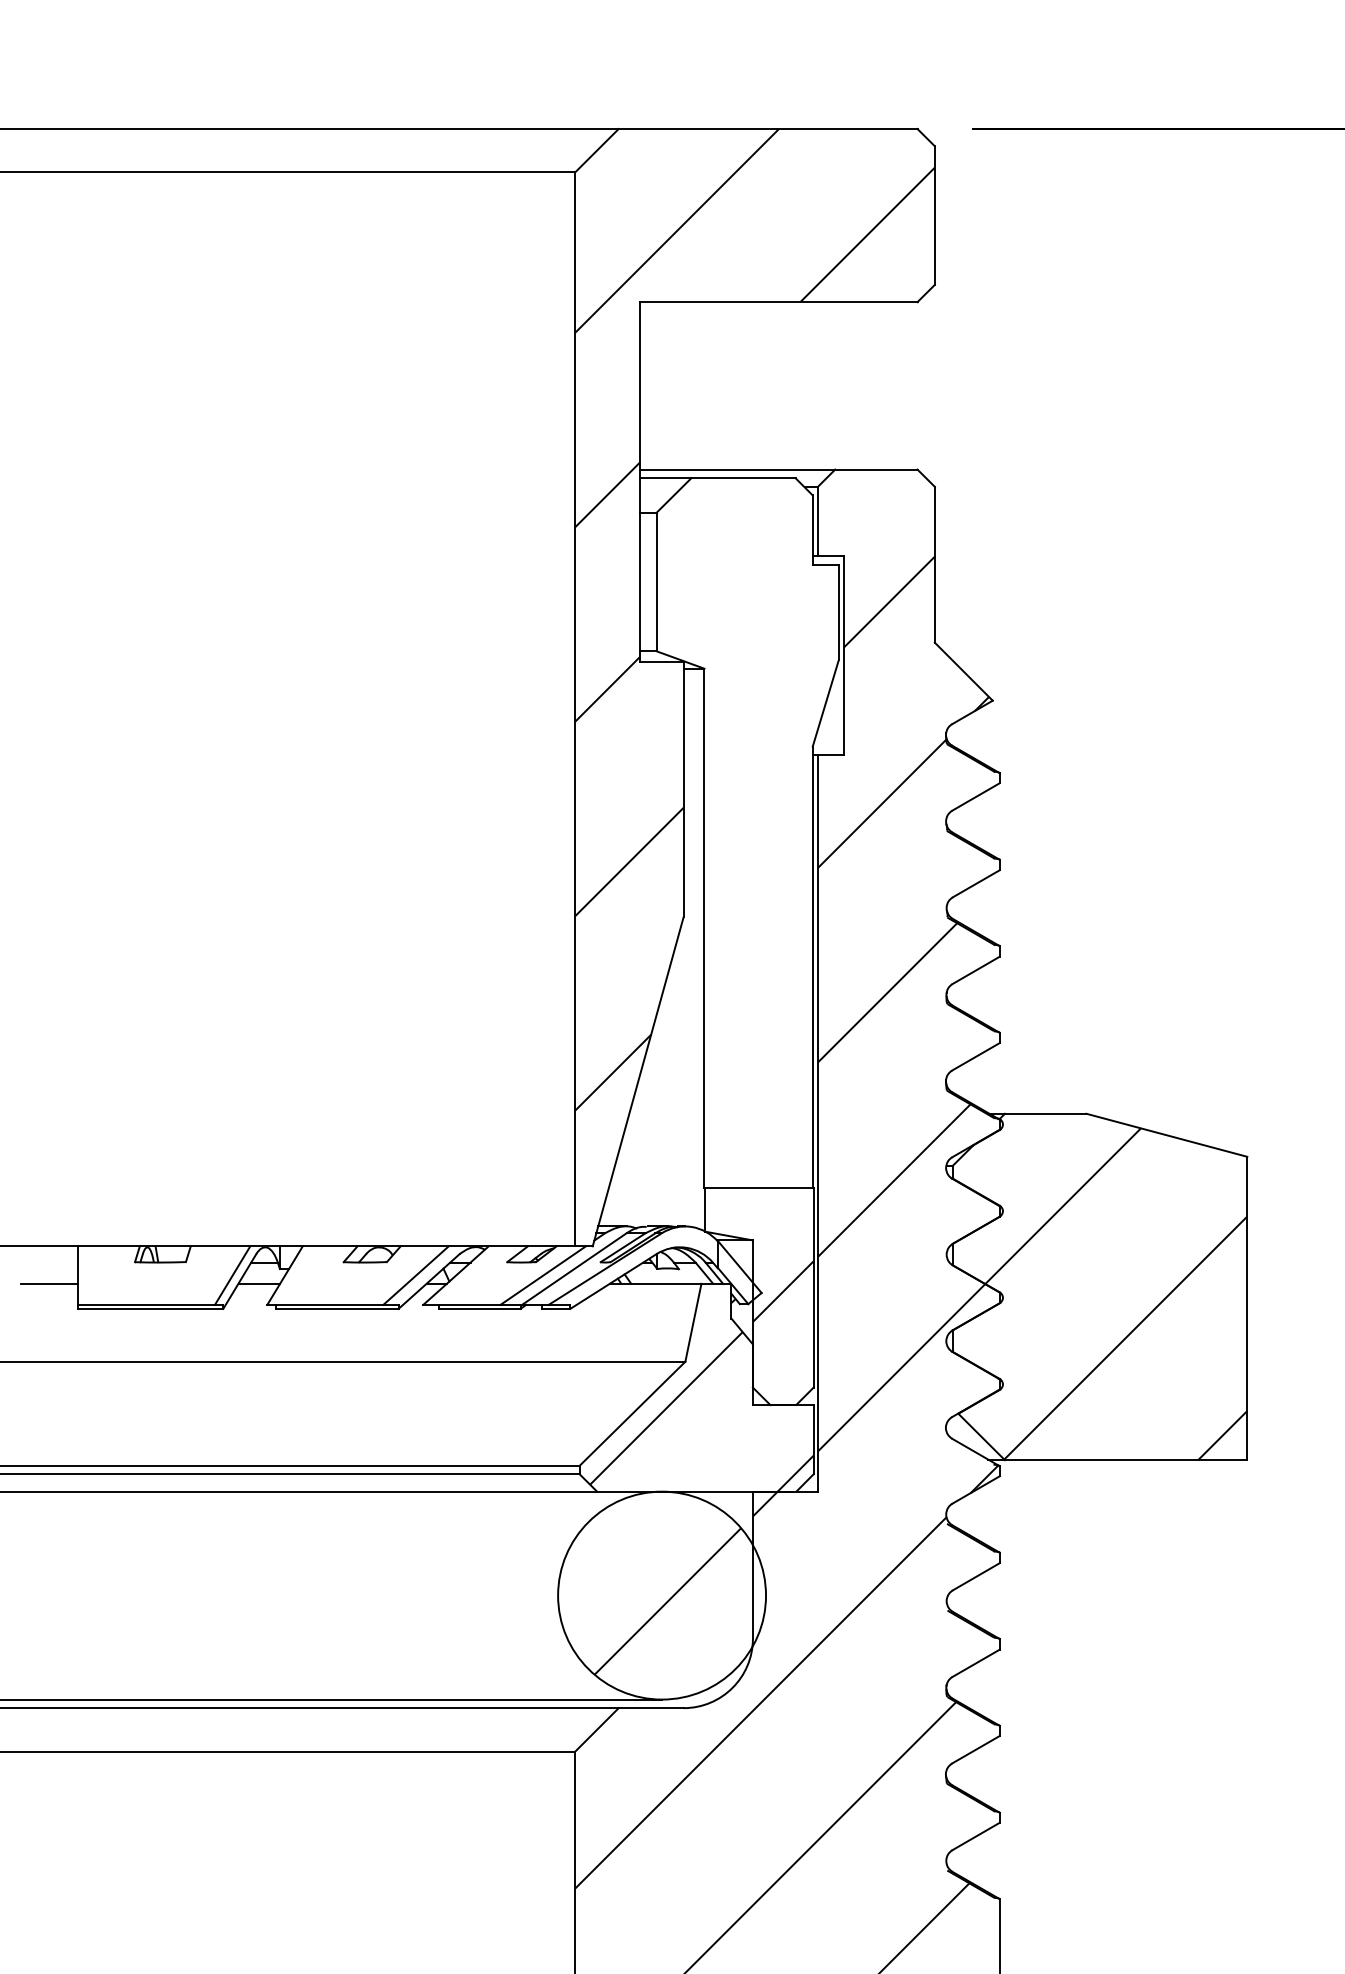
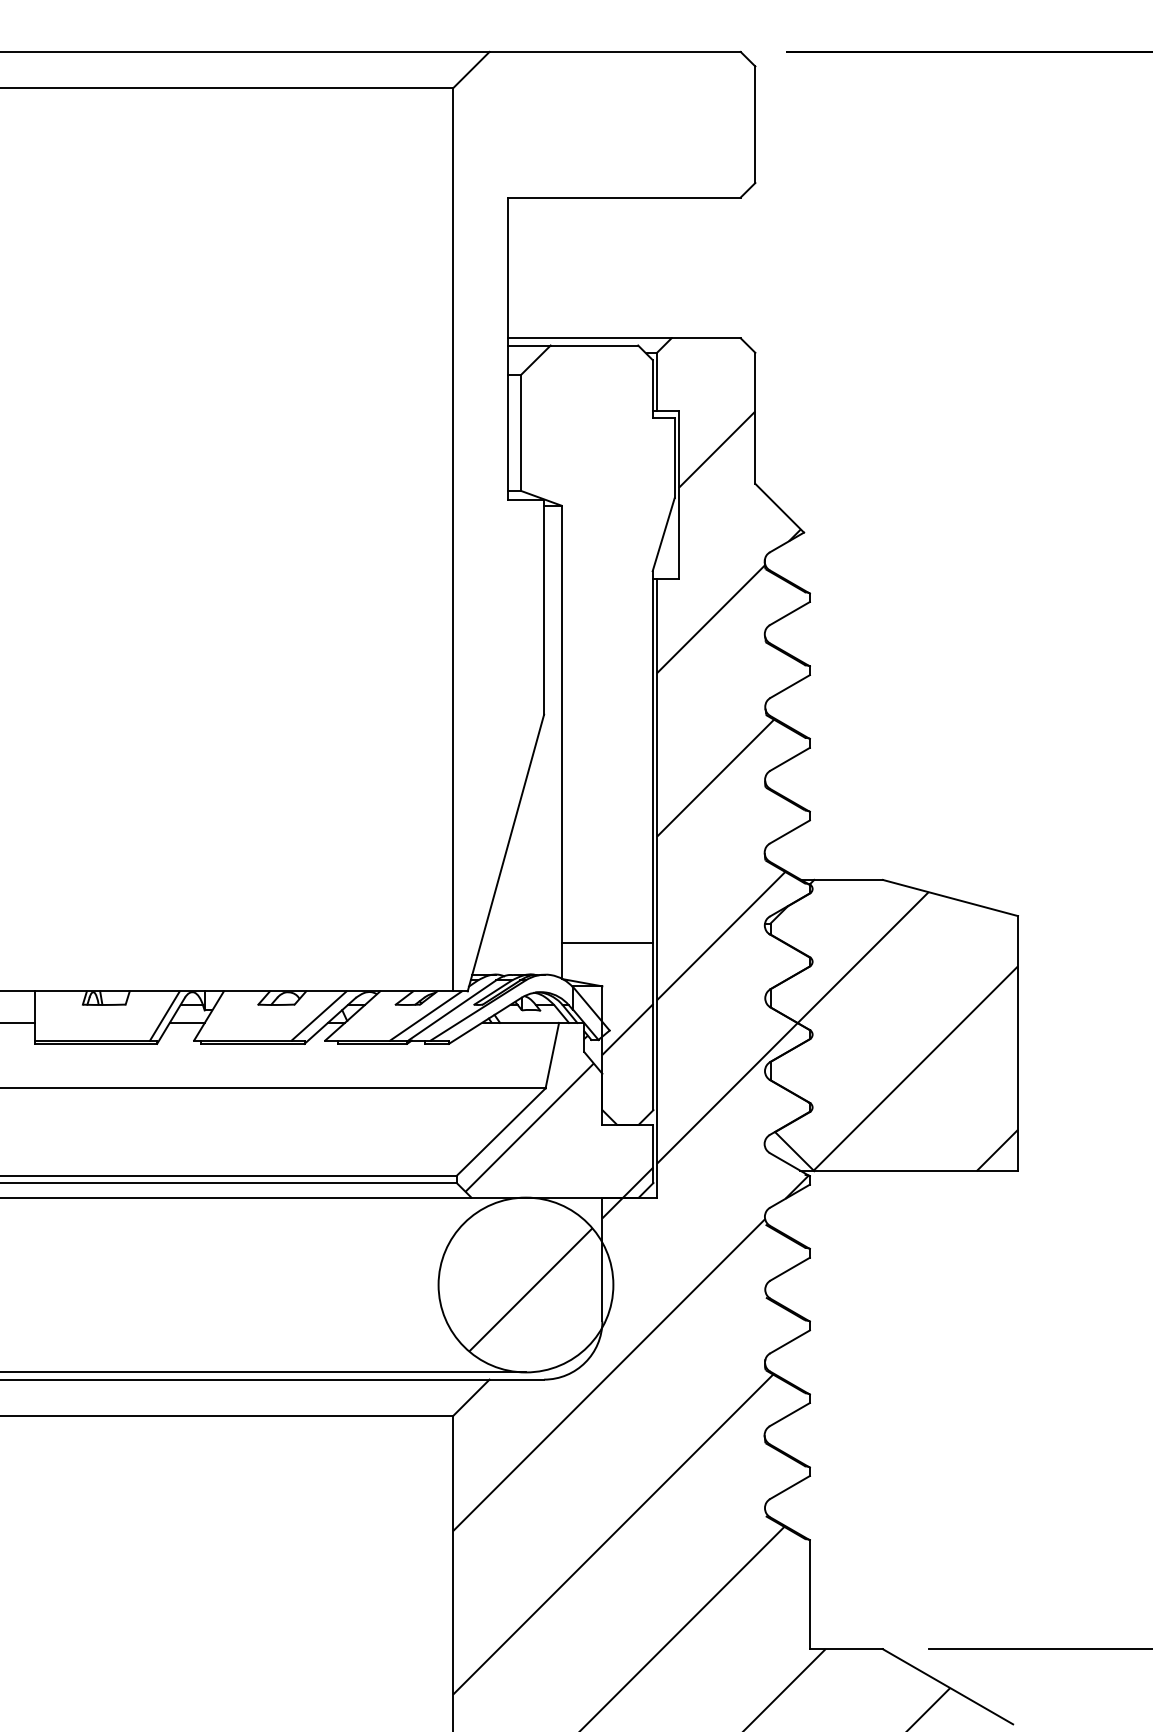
hatch: (755, 619) -> (604, 464), removed

